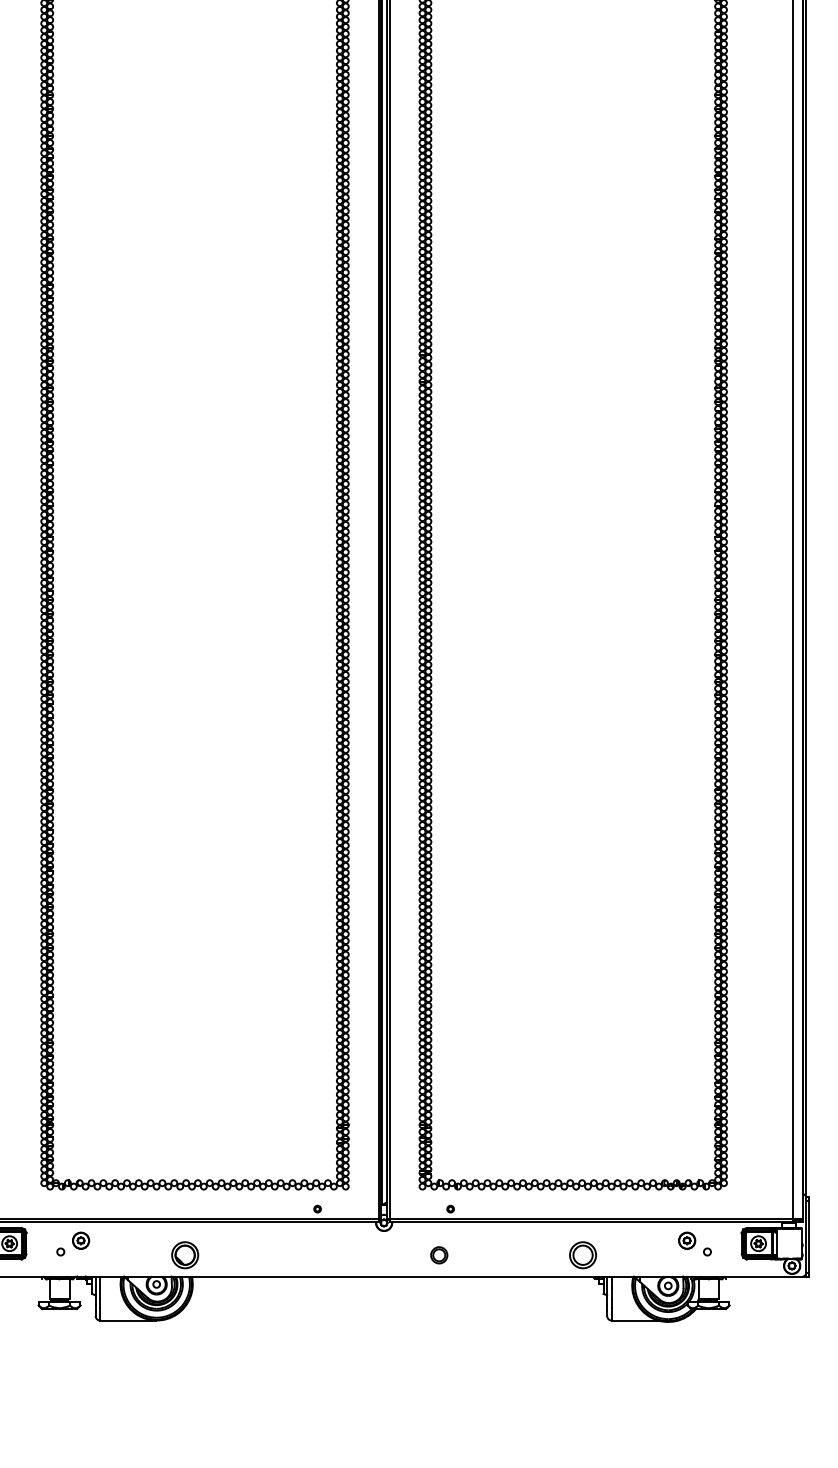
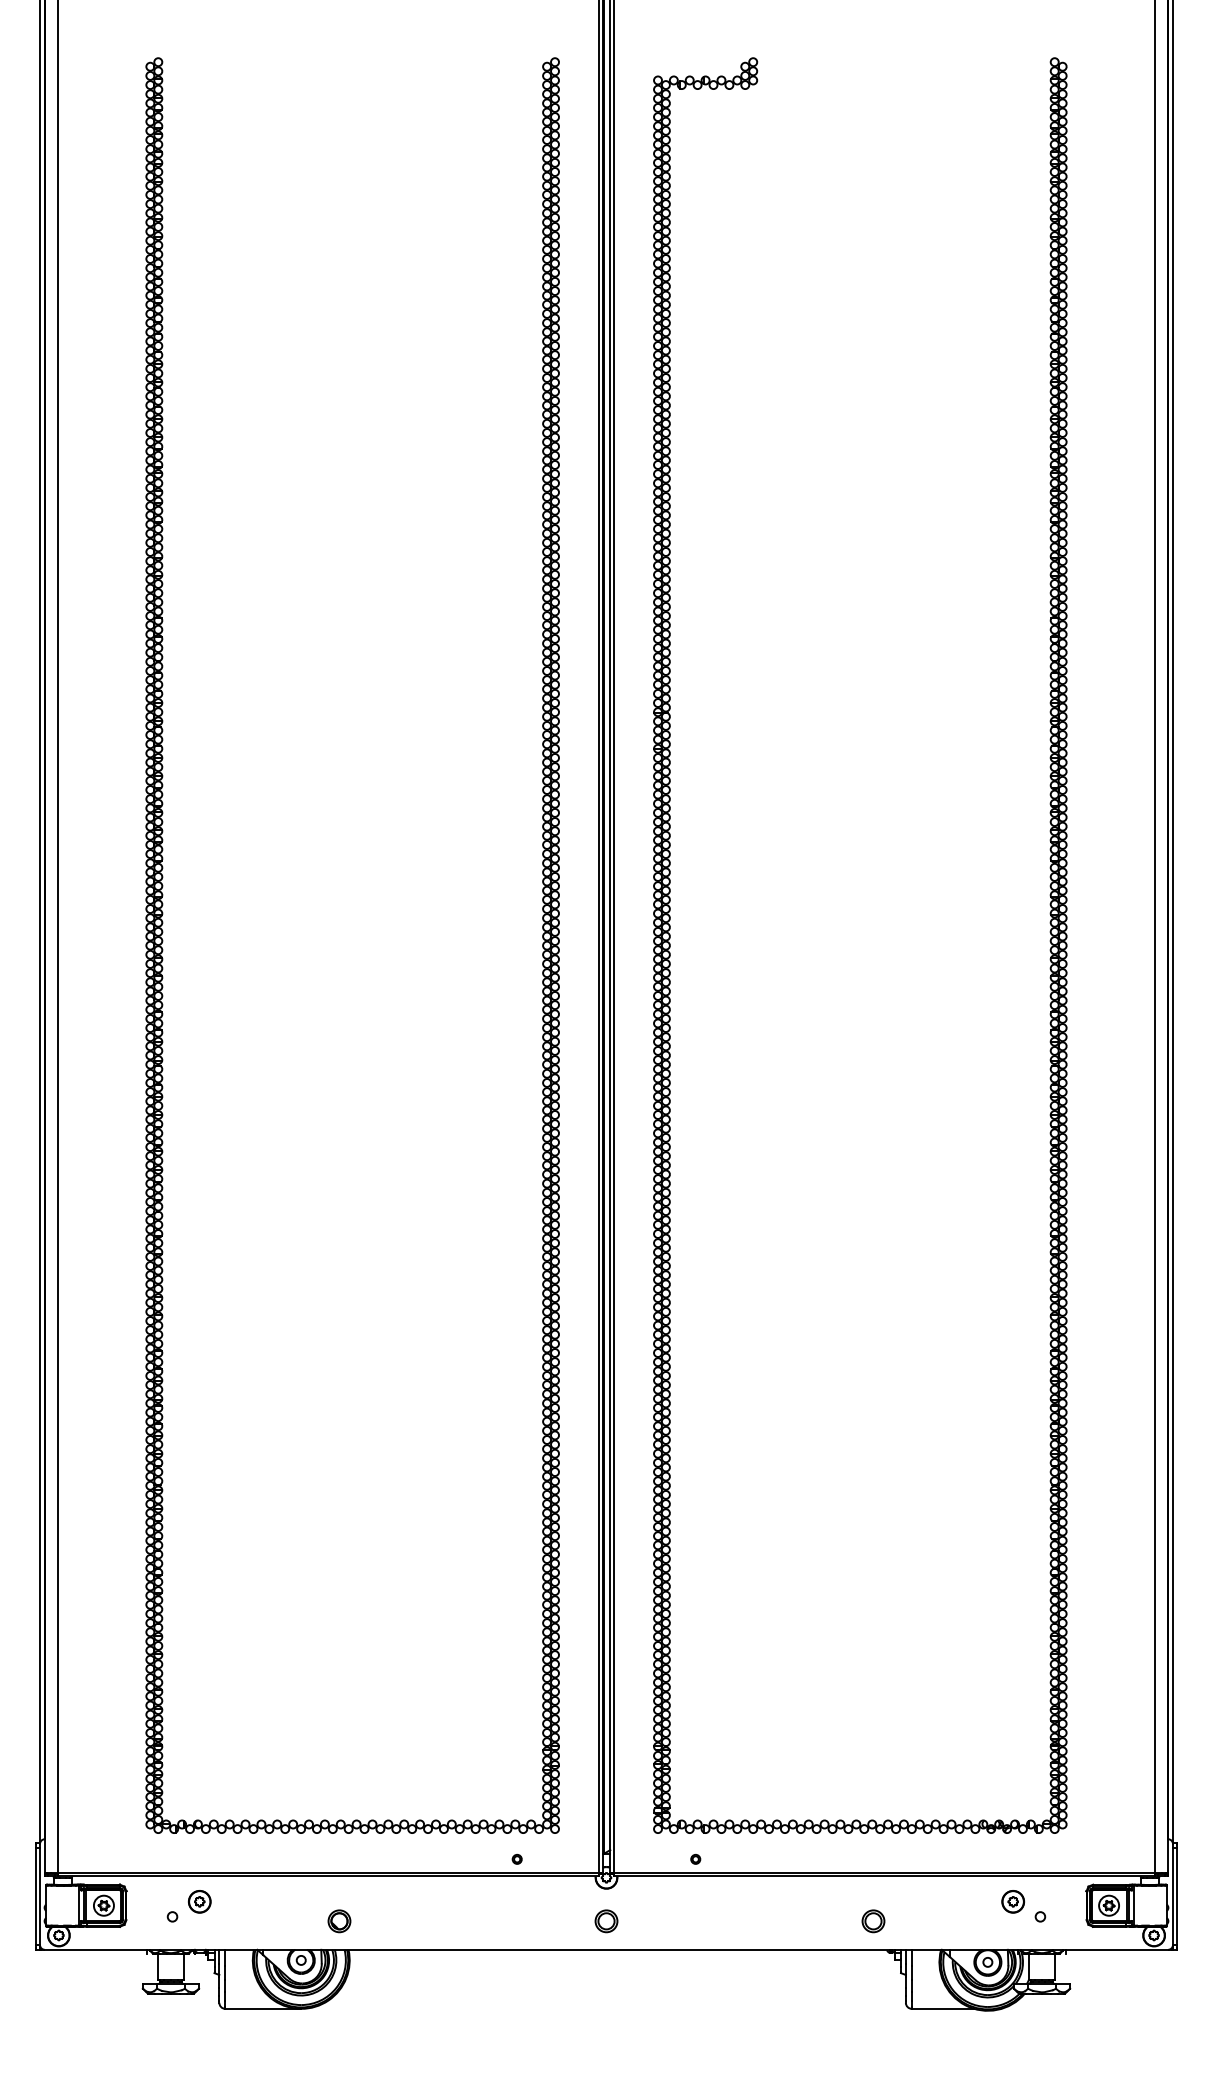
part: (185, 1255) -> (339, 1921), size x0.62
part: (439, 1255) -> (606, 1921), moved
part: (583, 1255) -> (873, 1921), size x0.62

